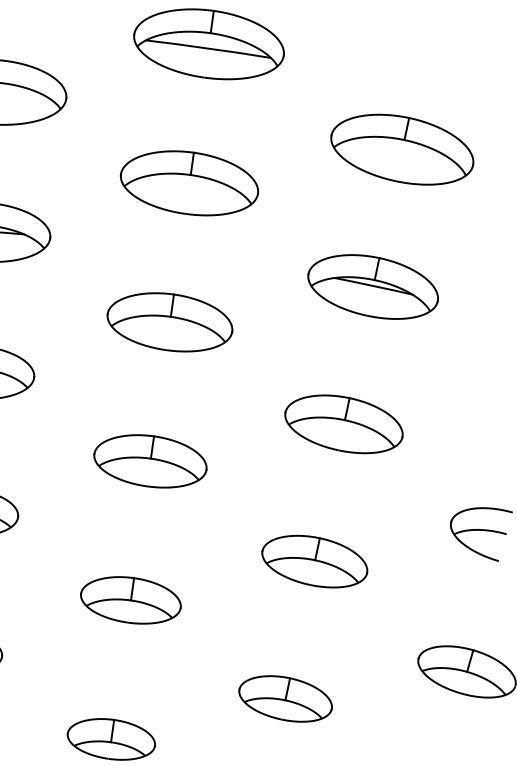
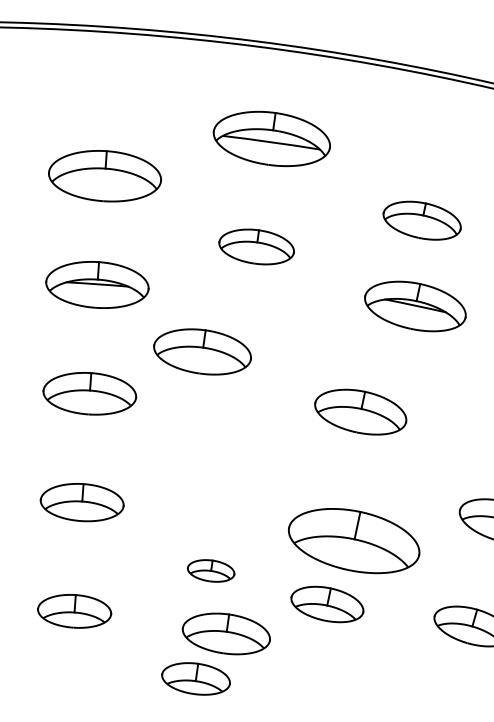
part: (402, 149) -> (422, 220), size x0.7
part: (189, 182) -> (256, 246), size x0.7
part: (373, 287) -> (415, 306), moved
part: (169, 321) -> (202, 351), moved
part: (343, 423) -> (360, 411), moved
part: (149, 460) -> (225, 633), moved
part: (314, 561) -> (353, 540), size x1.6
part: (129, 599) -> (210, 570), size x0.6
part: (285, 698) -> (327, 604), moved

